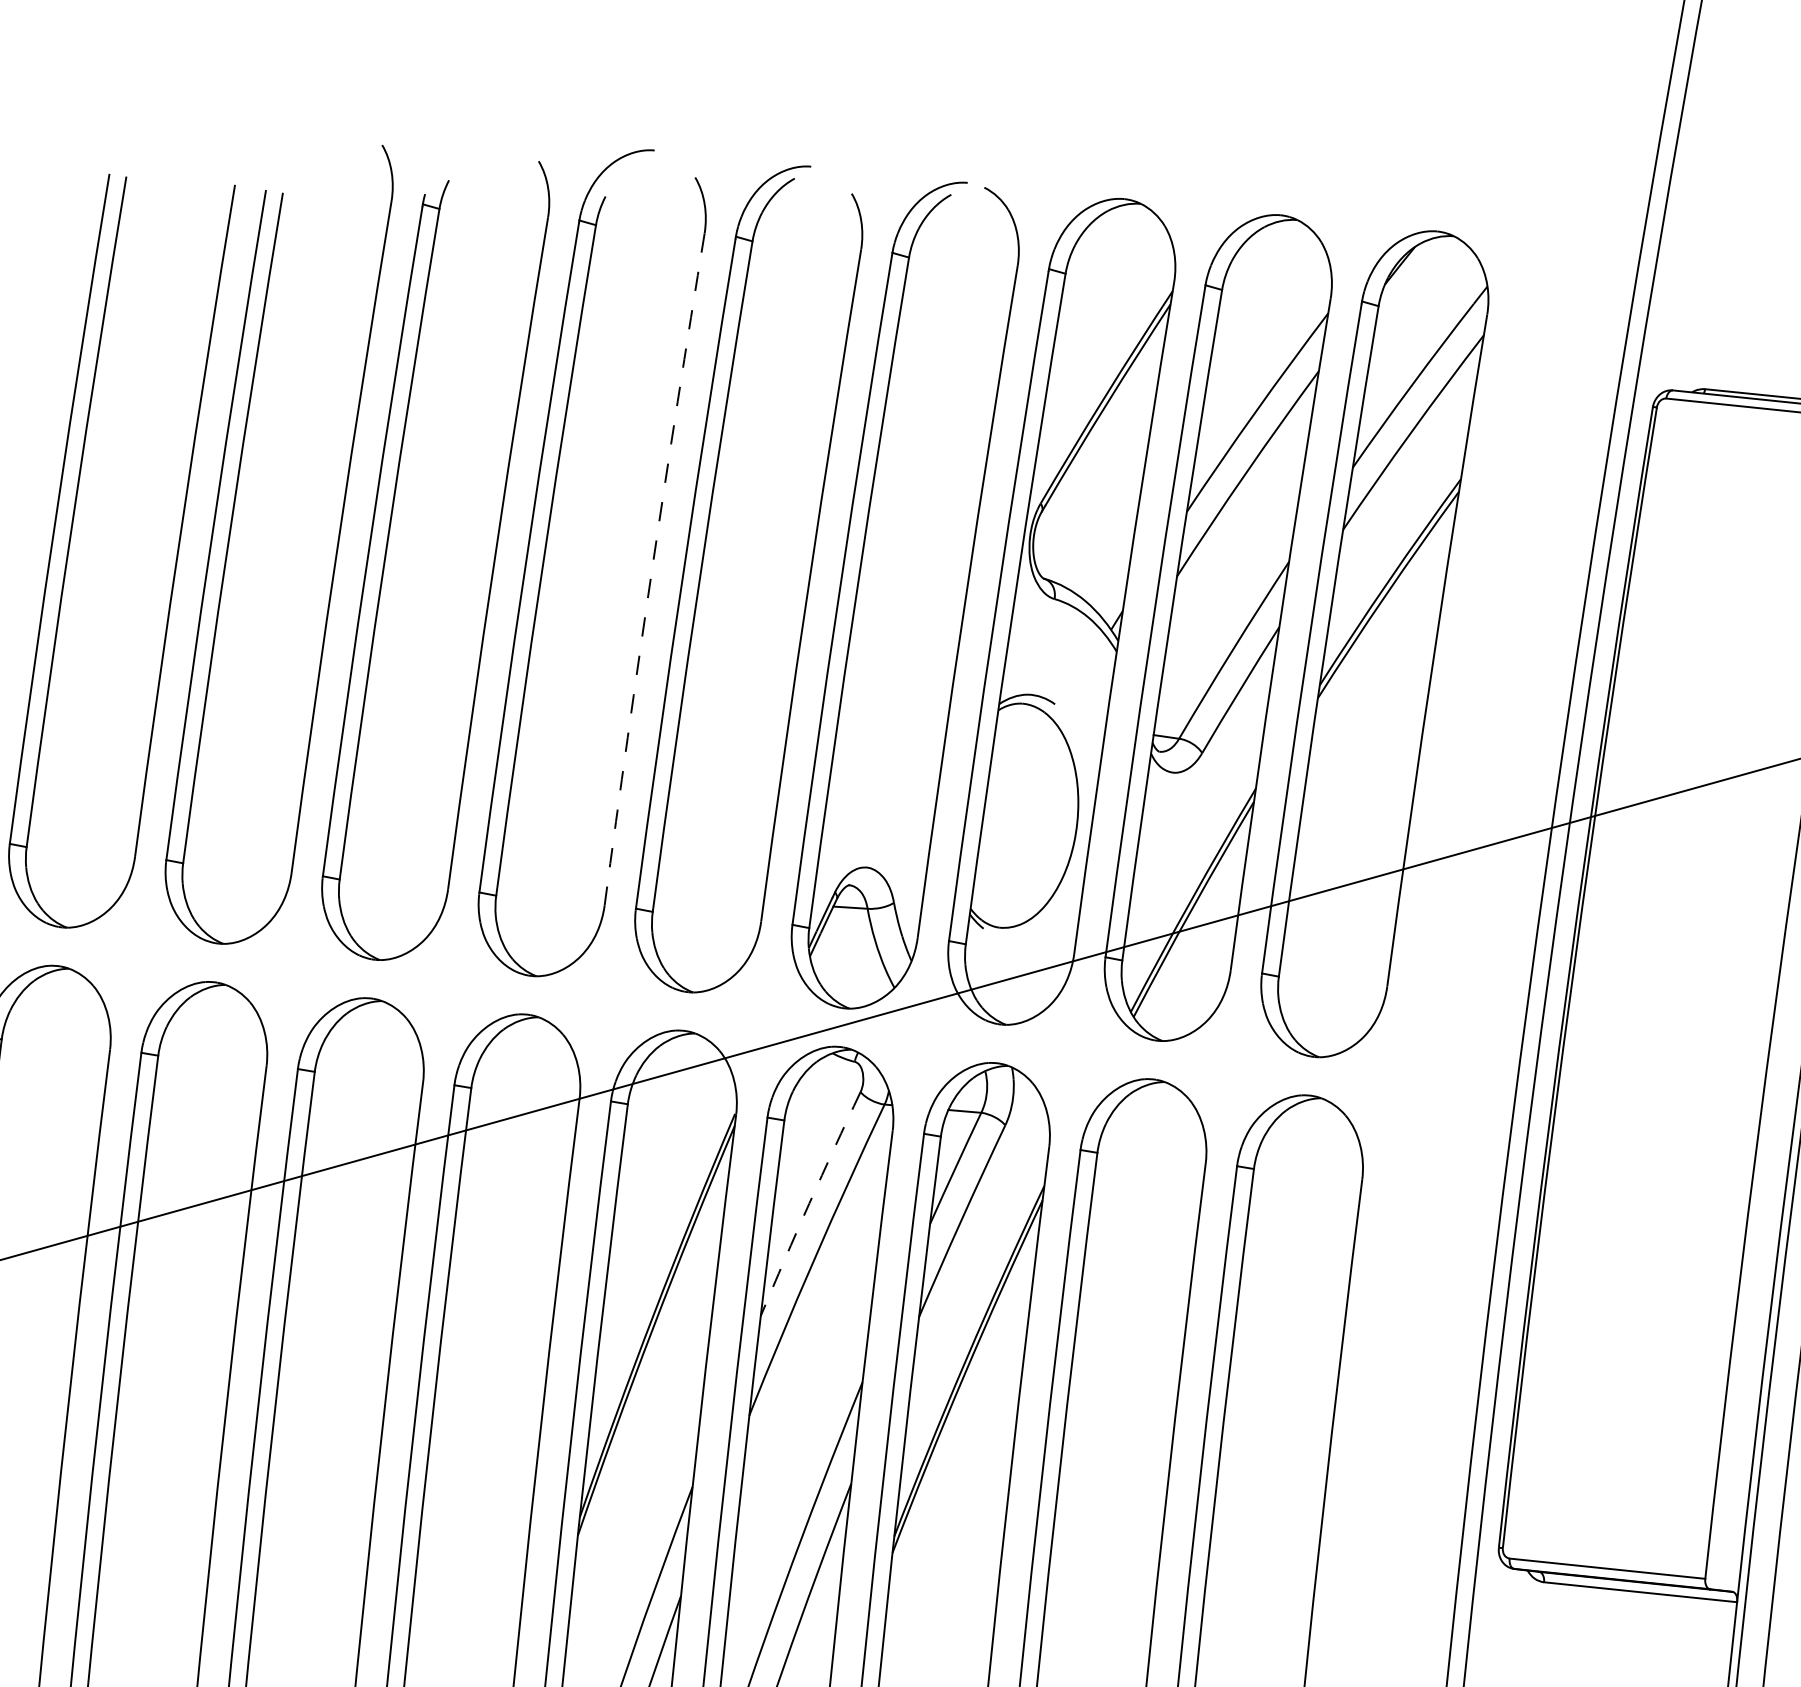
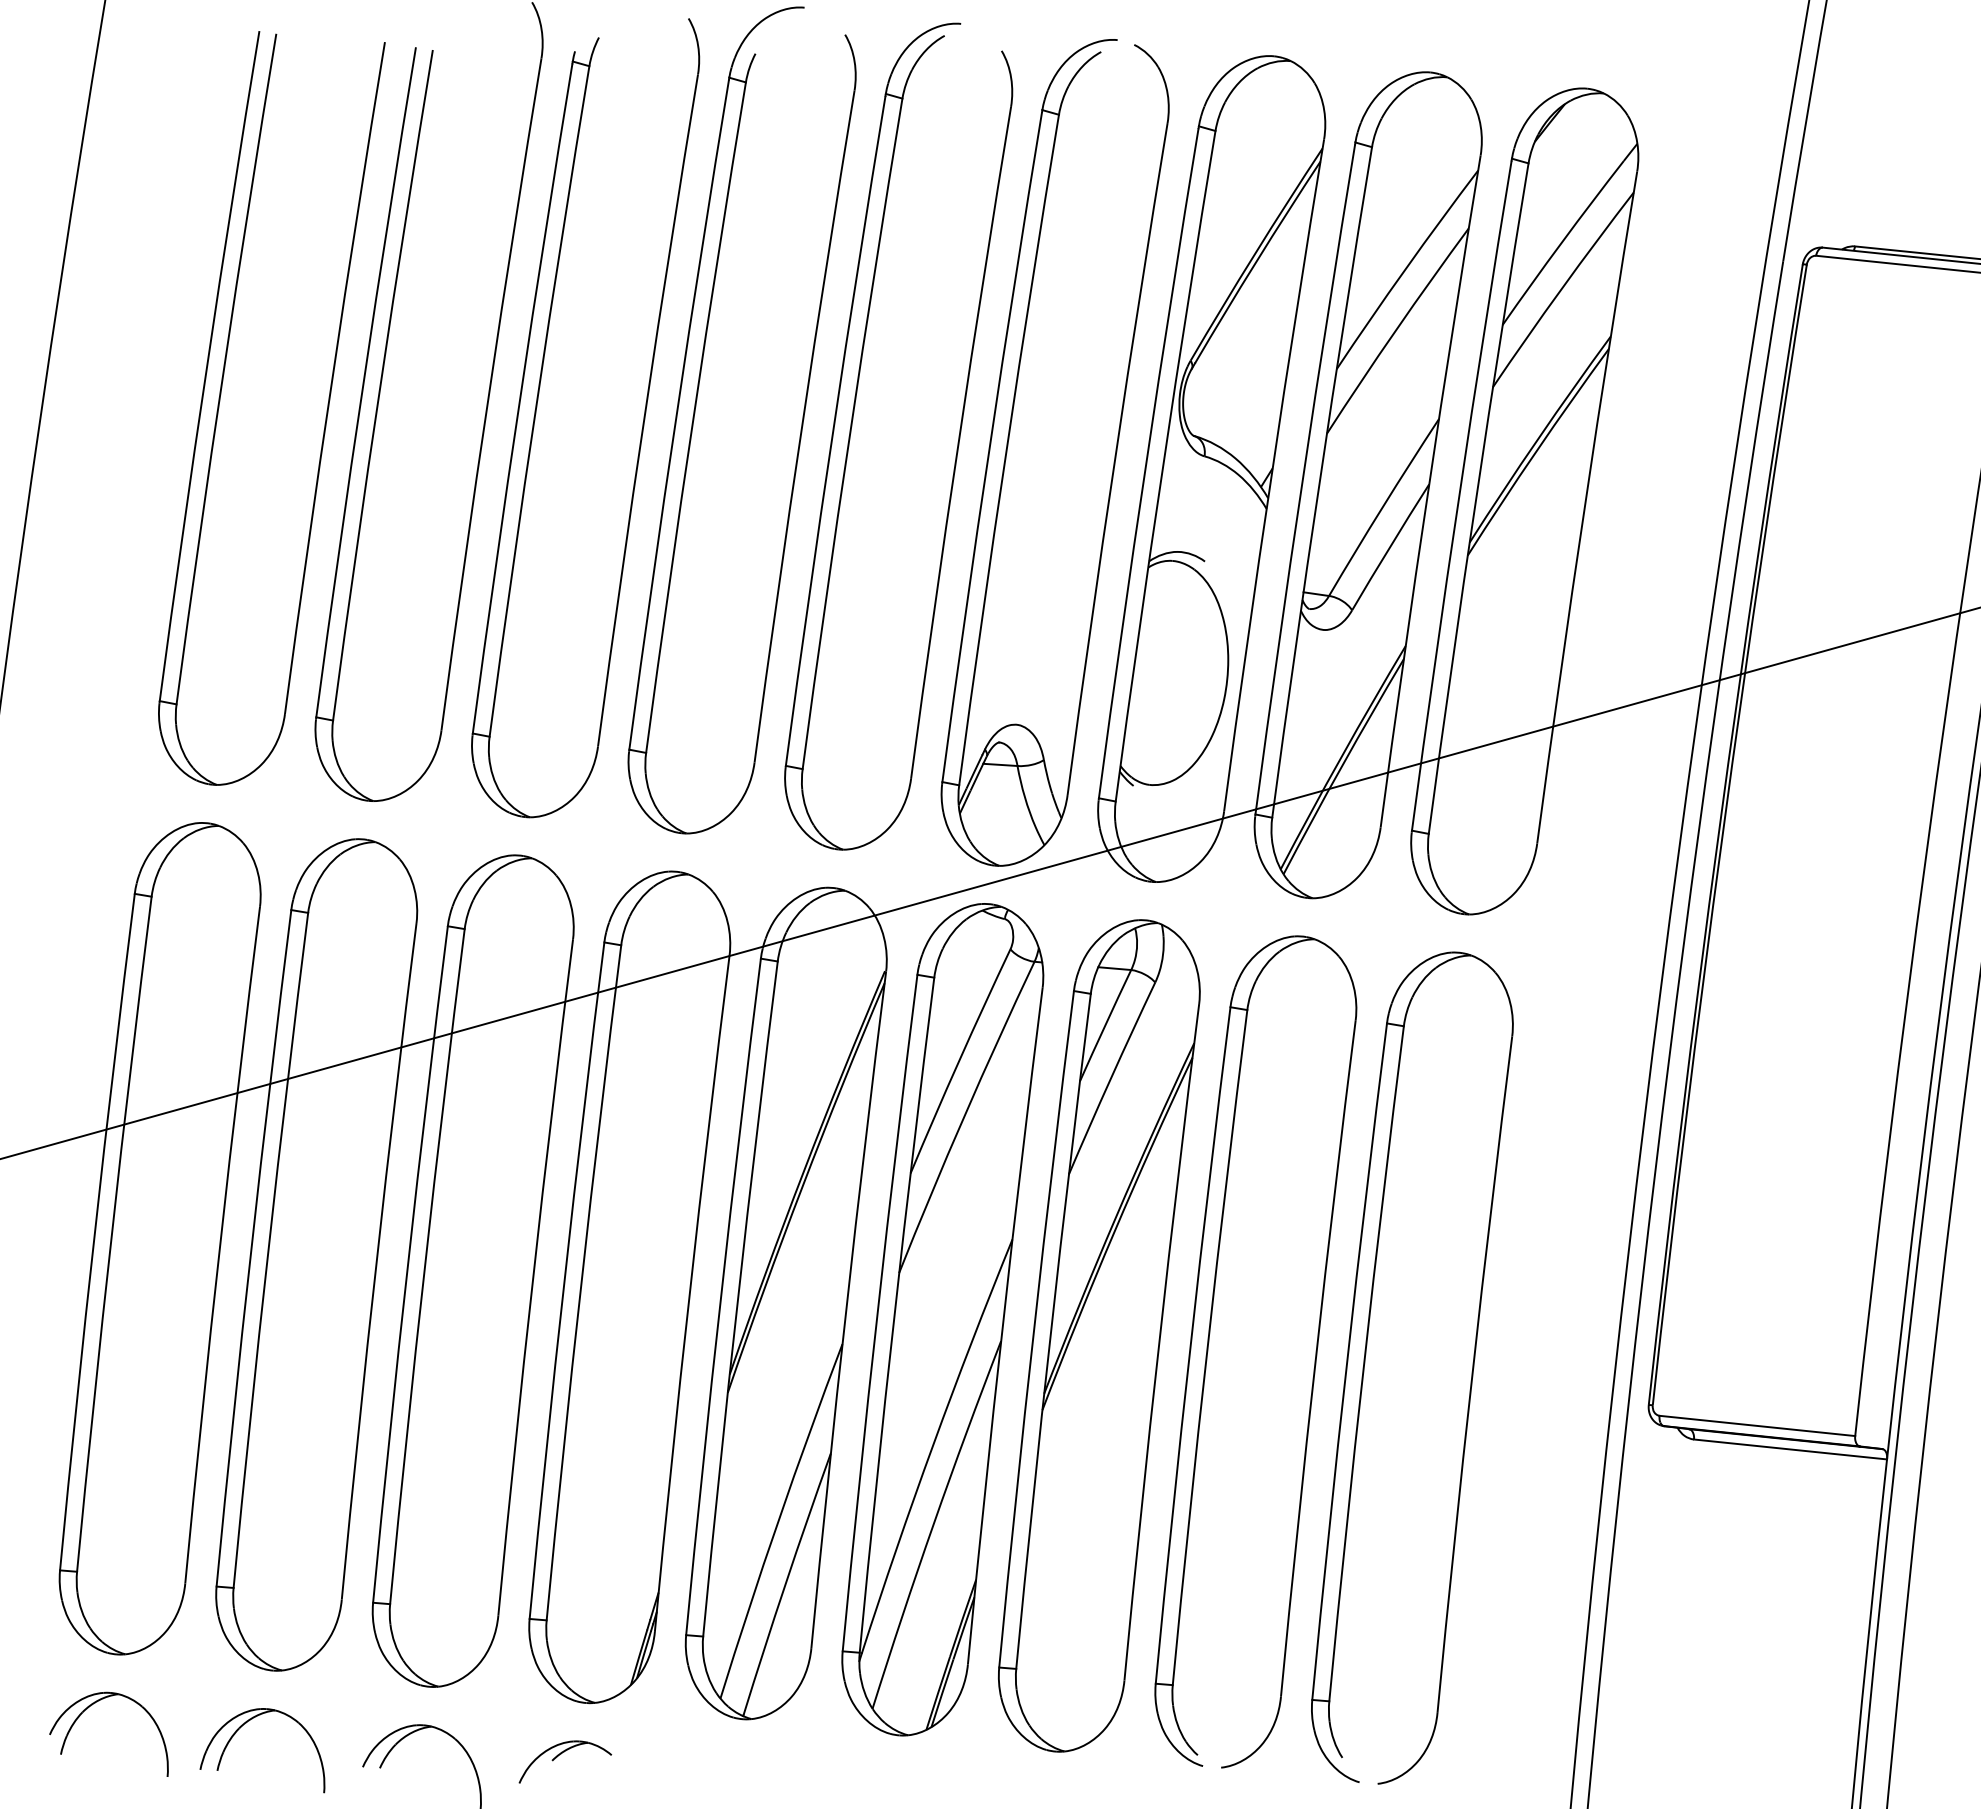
arc: (652, 569) -> (802, 426), dashed -> solid
arc: (809, 1203) -> (959, 1060), dashed -> solid

